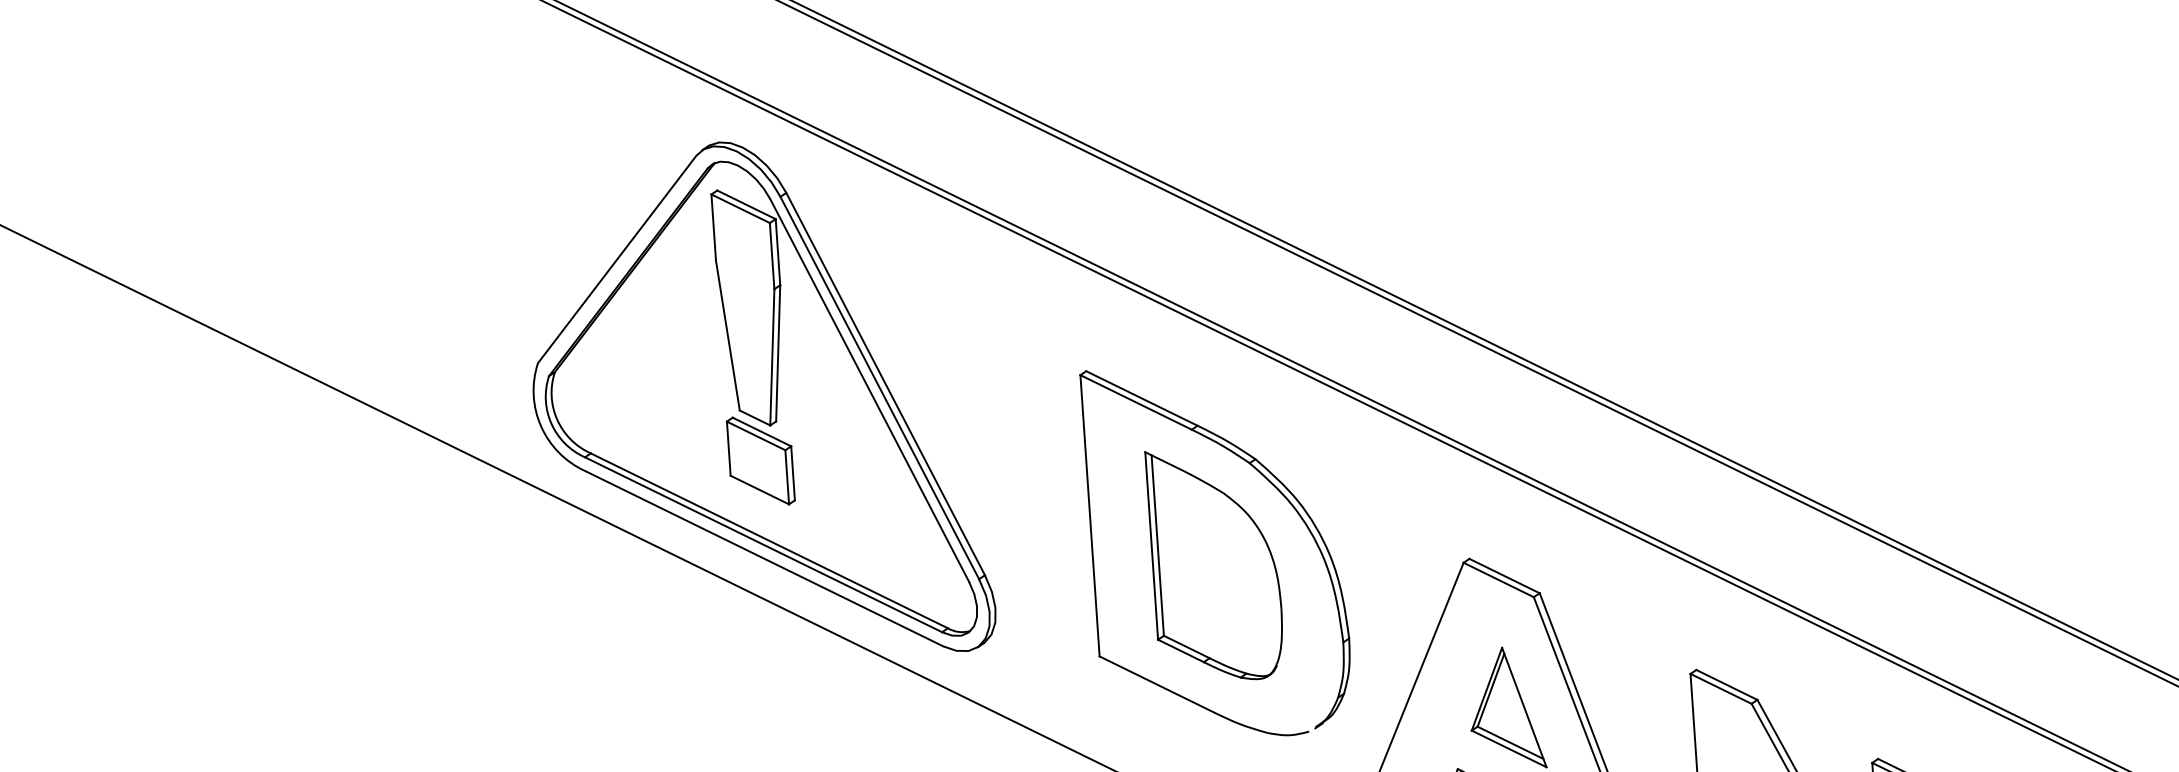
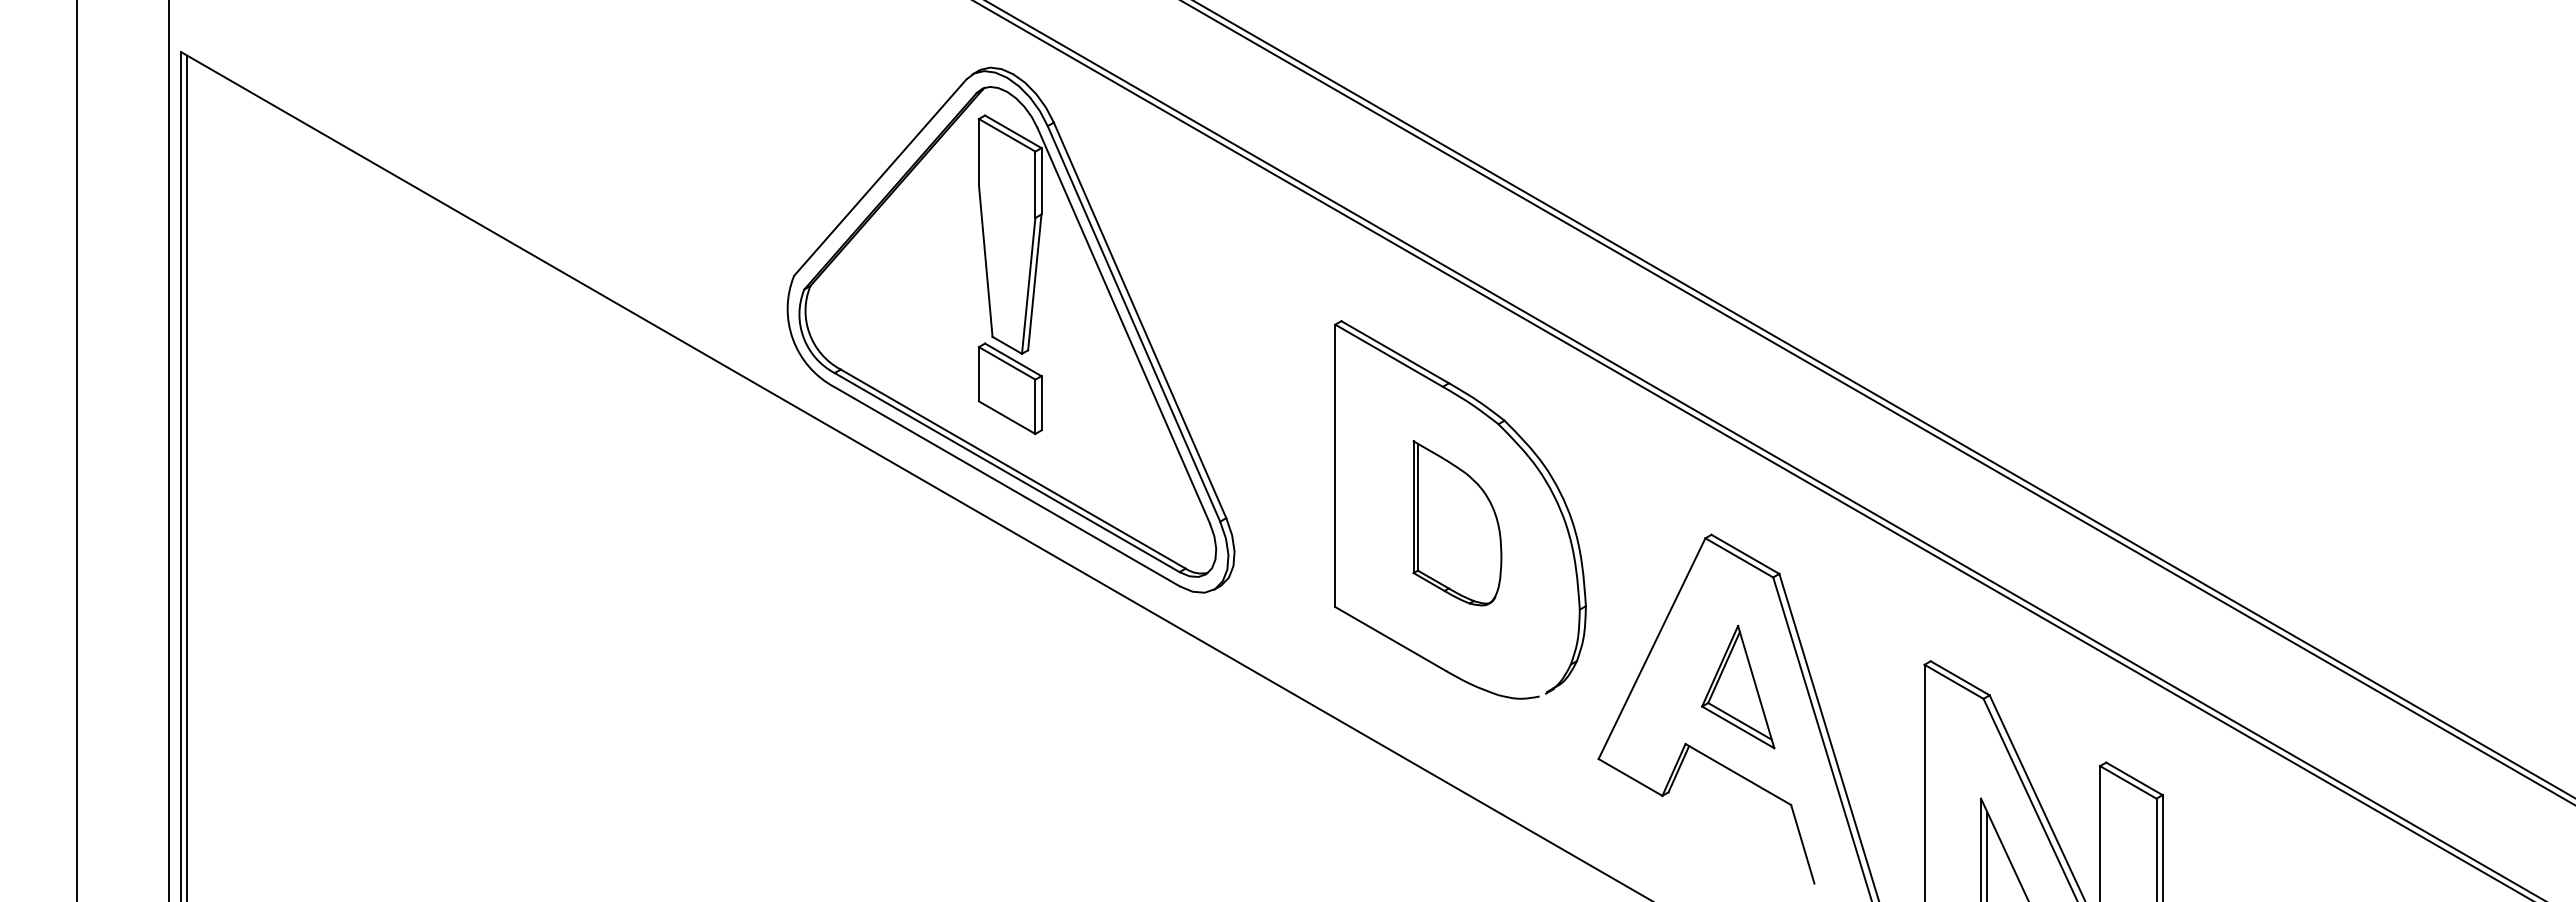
part: (1215, 564) -> (1457, 523), size x0.7

